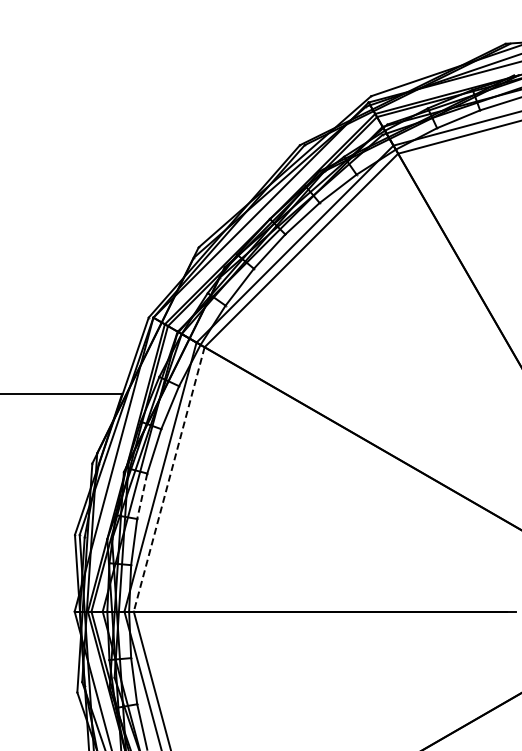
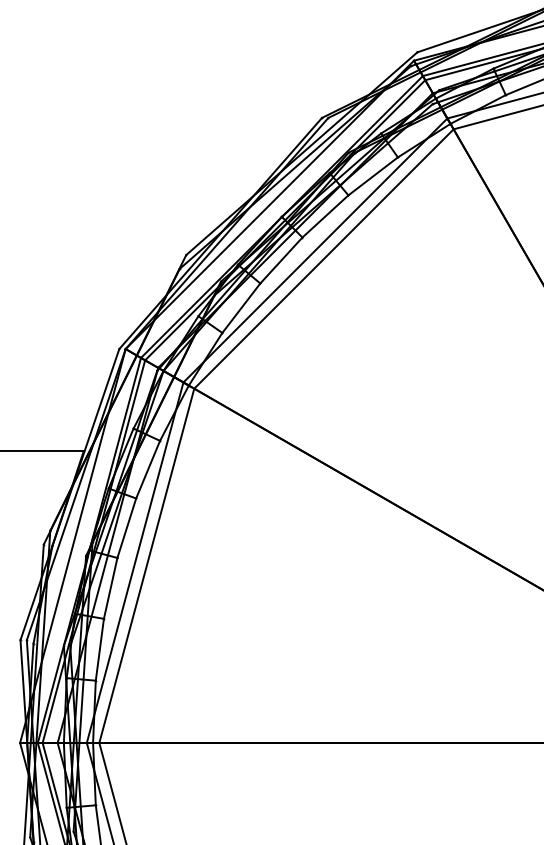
line: (169, 479) -> (147, 565), dashed -> solid
line: (142, 496) -> (111, 588), dashed -> solid

